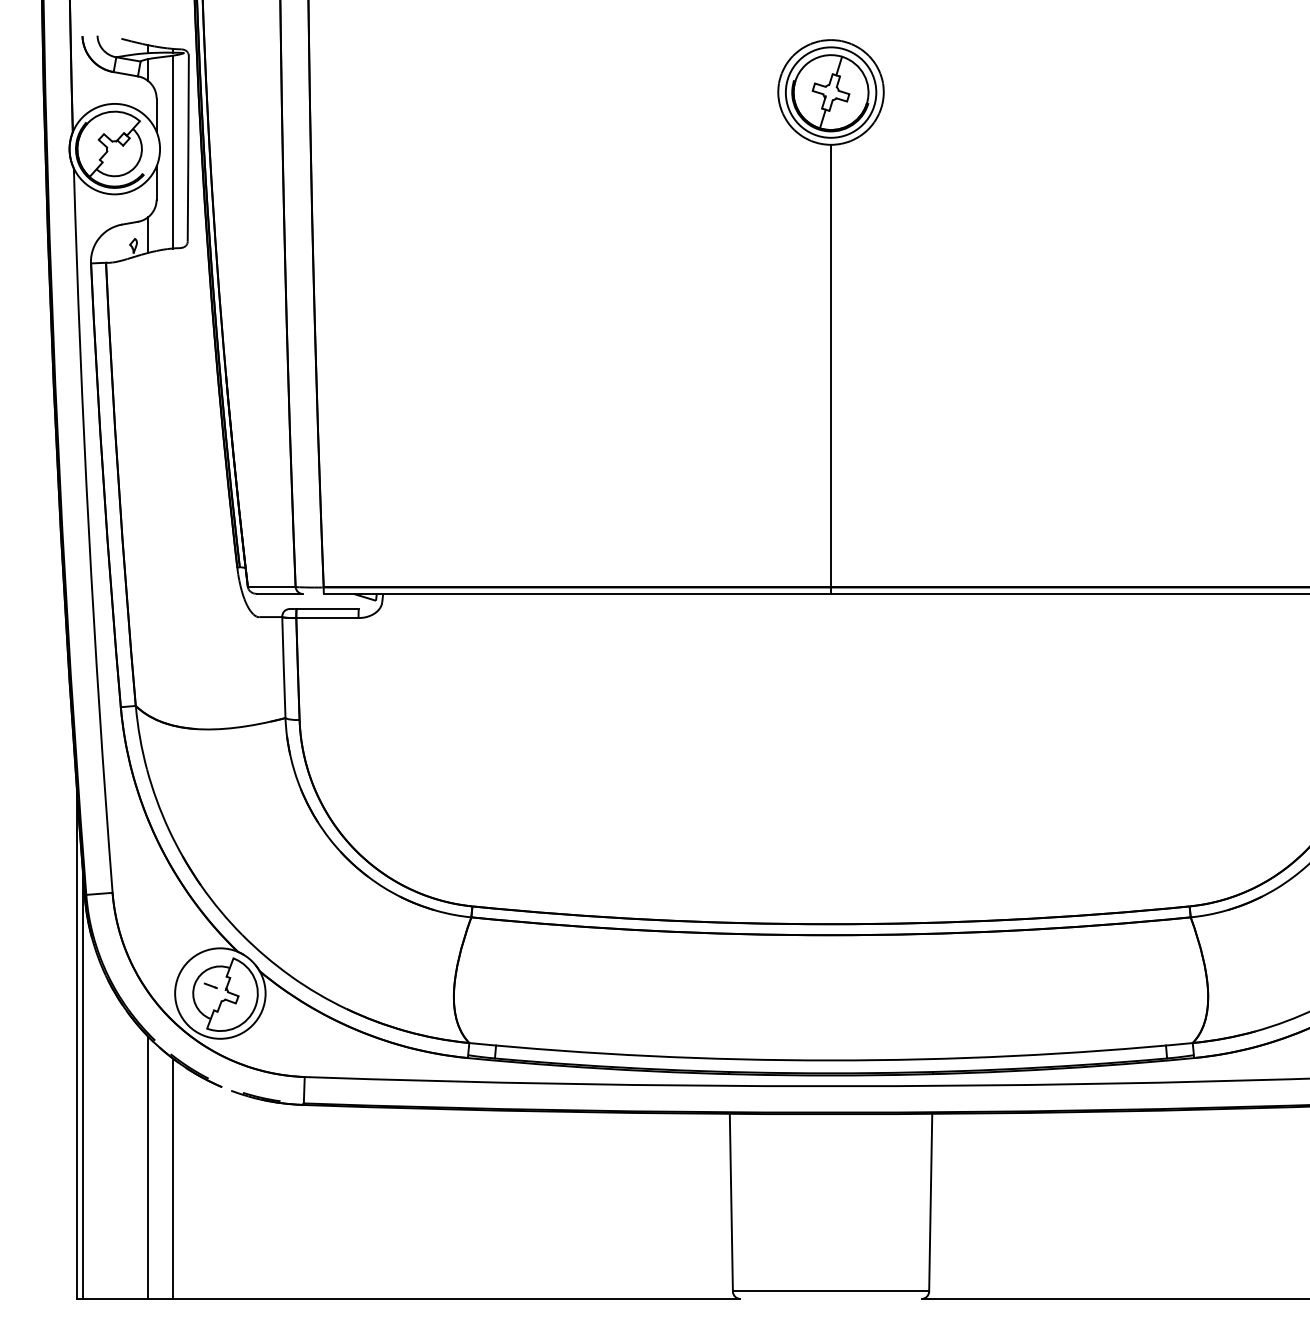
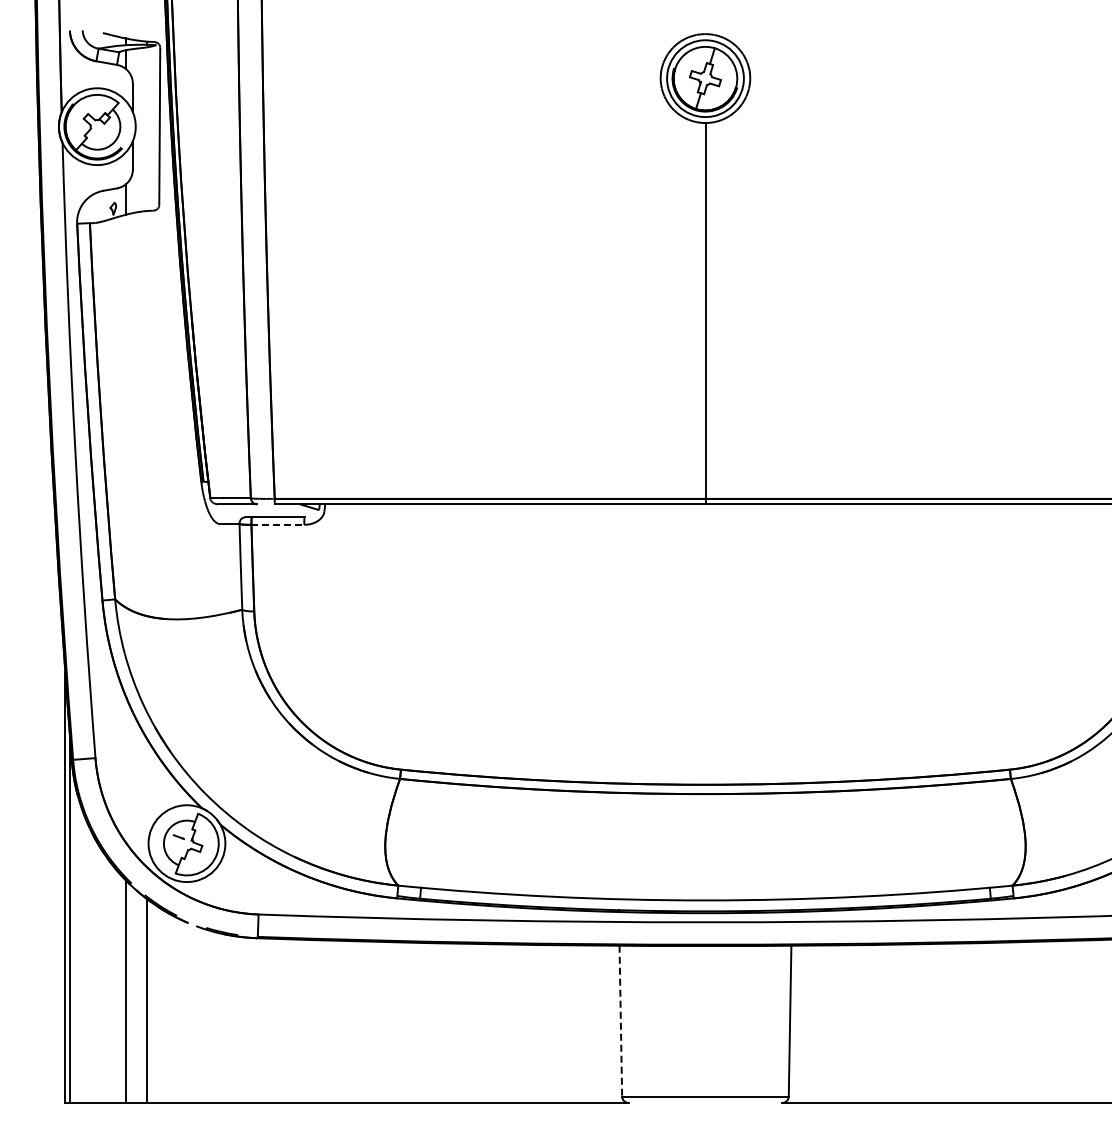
line: (172, 152) -> (146, 129), removed
line: (328, 617) -> (278, 524), solid -> dashed
line: (730, 1203) -> (620, 1021), solid -> dashed

